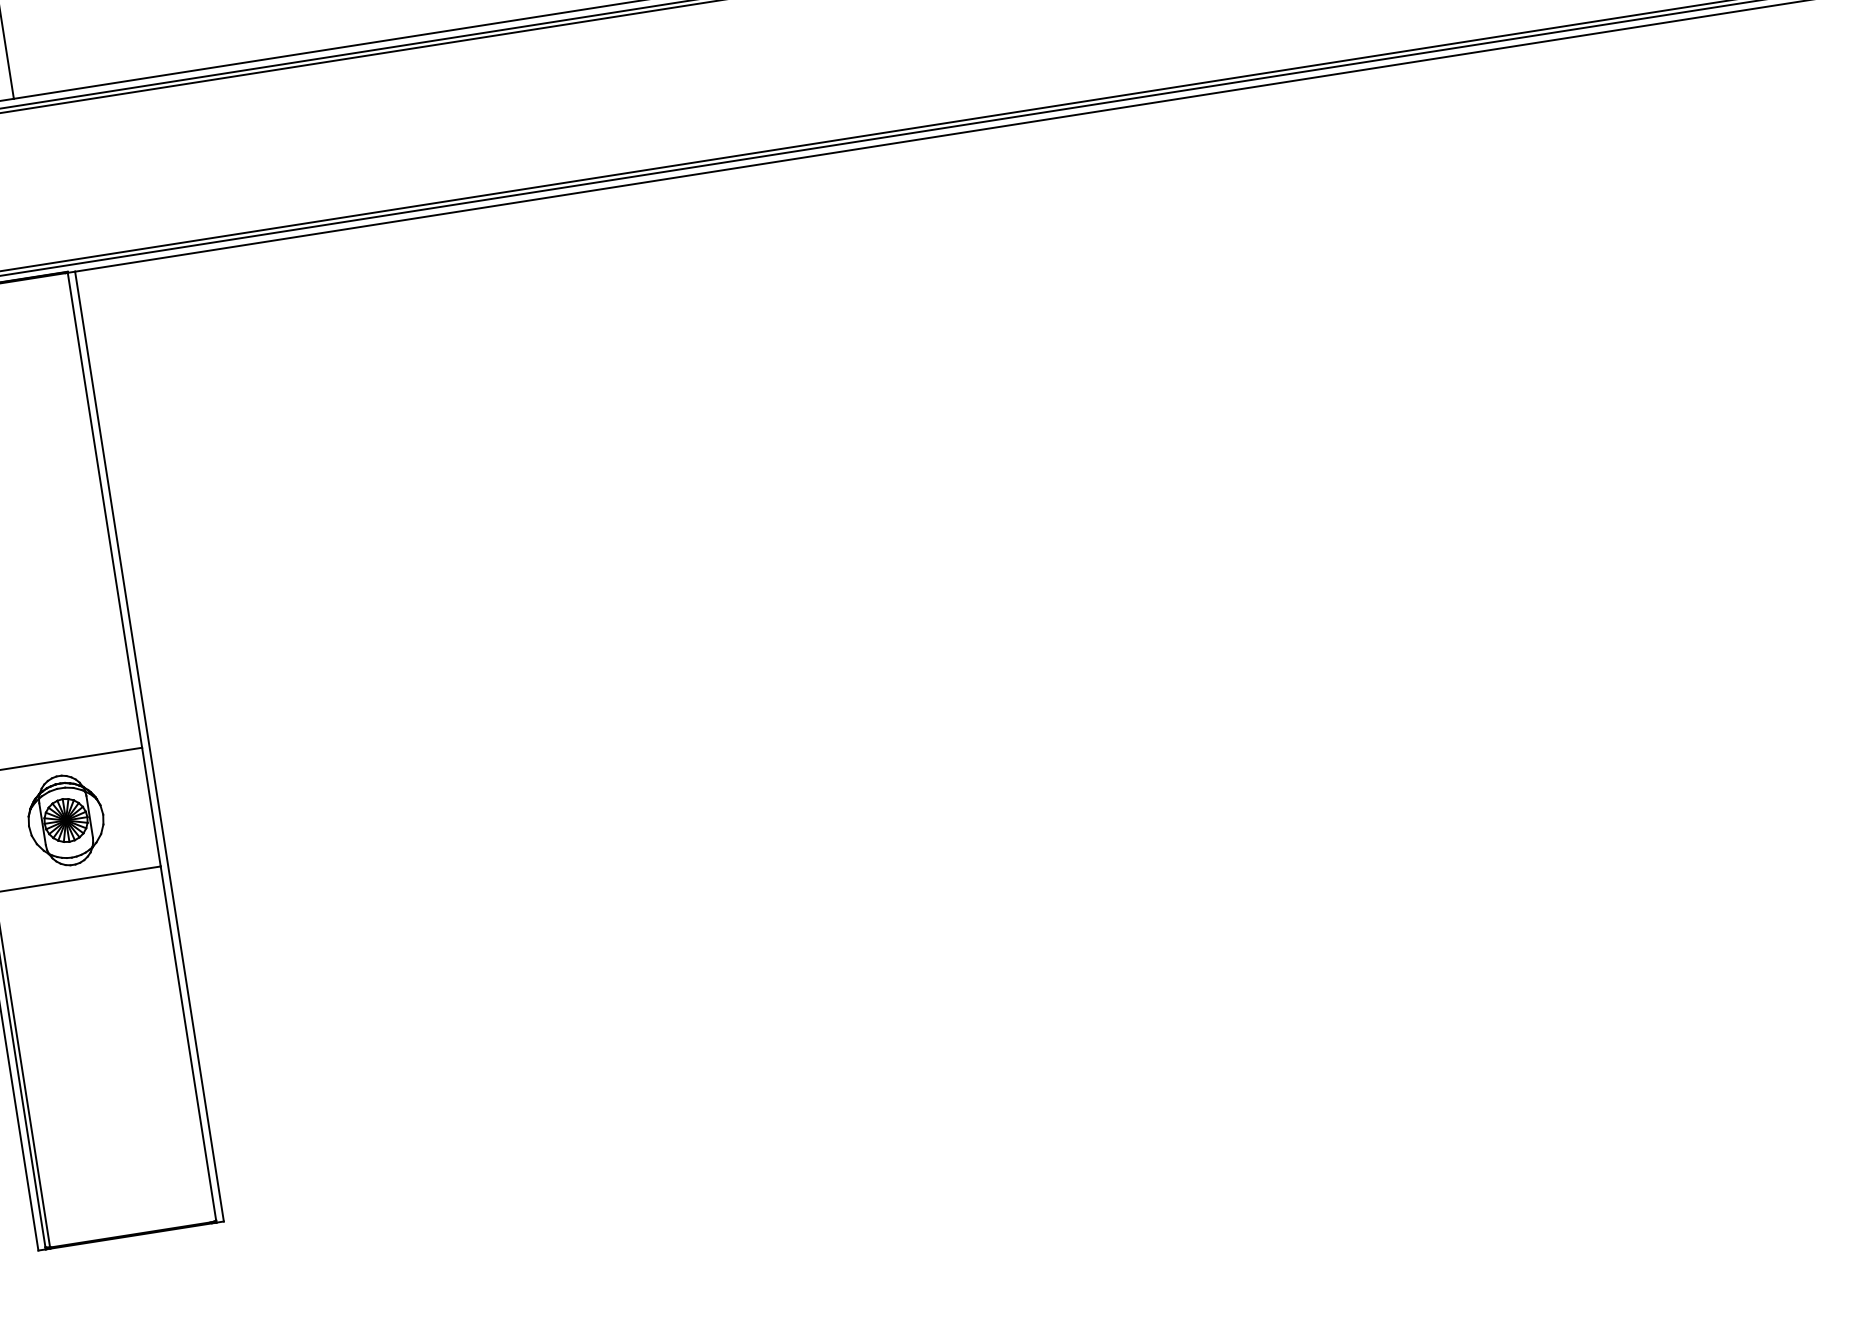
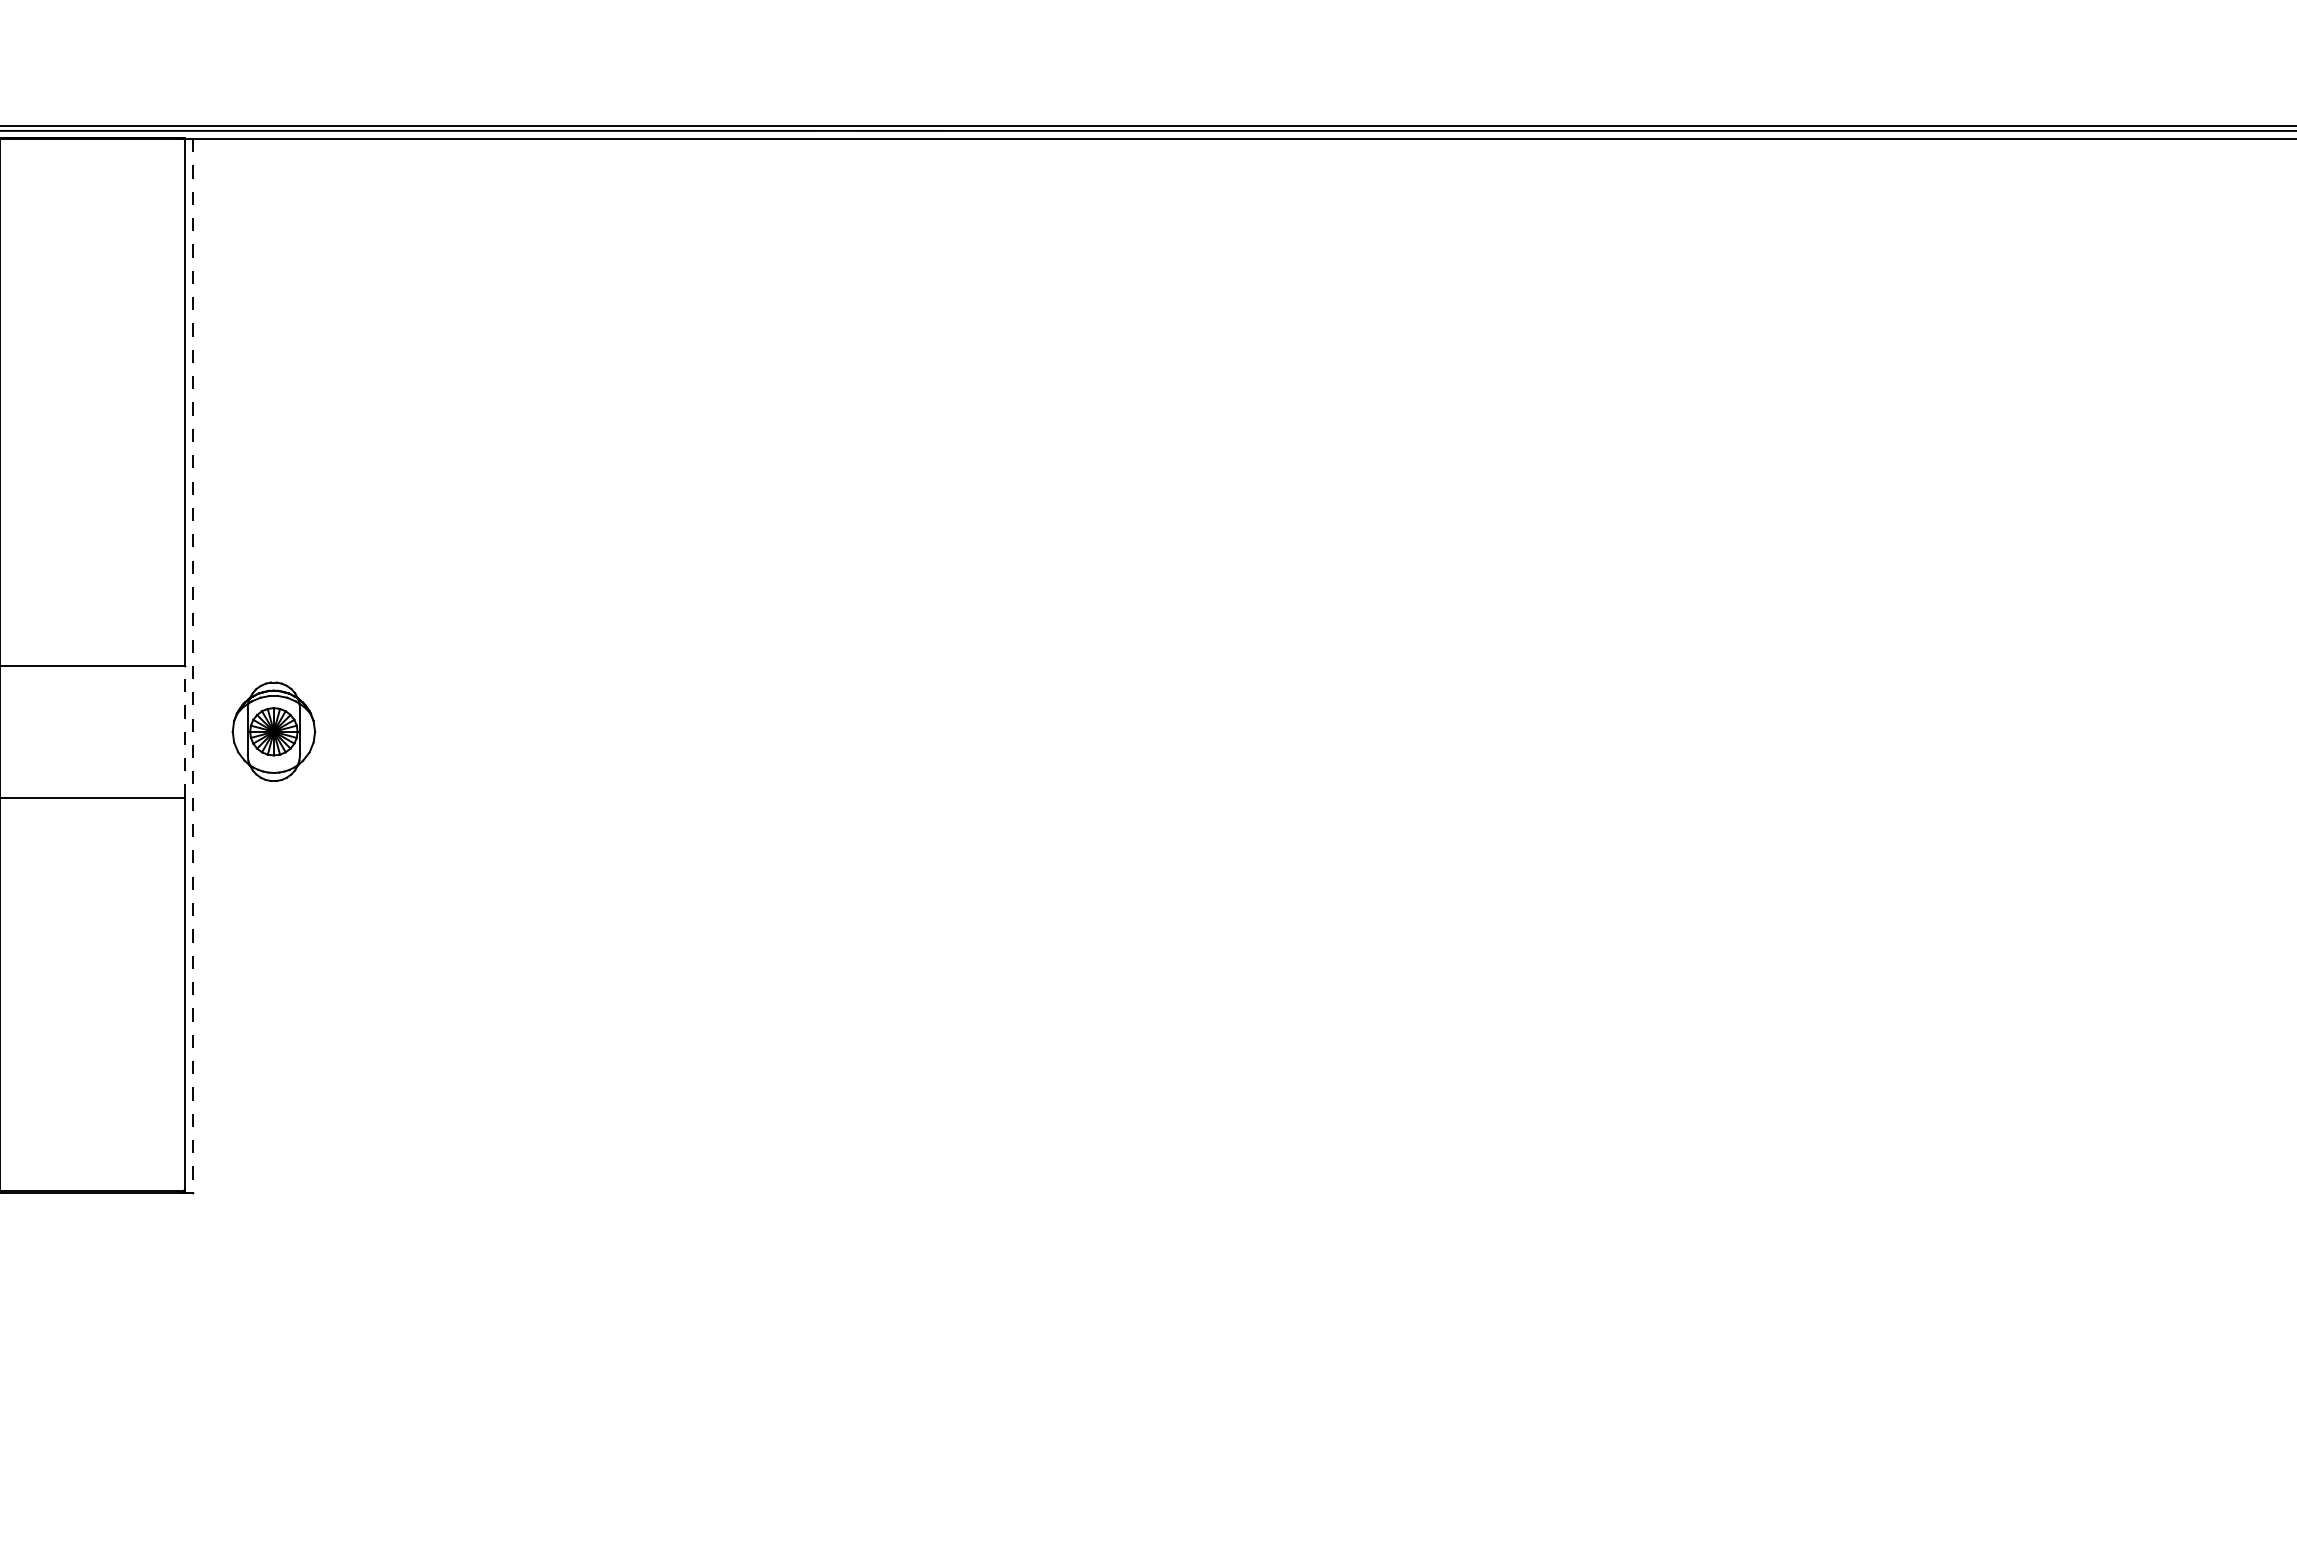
line: (149, 746) -> (192, 665), solid -> dashed
line: (151, 806) -> (184, 731), solid -> dashed
part: (65, 820) -> (273, 731), moved

